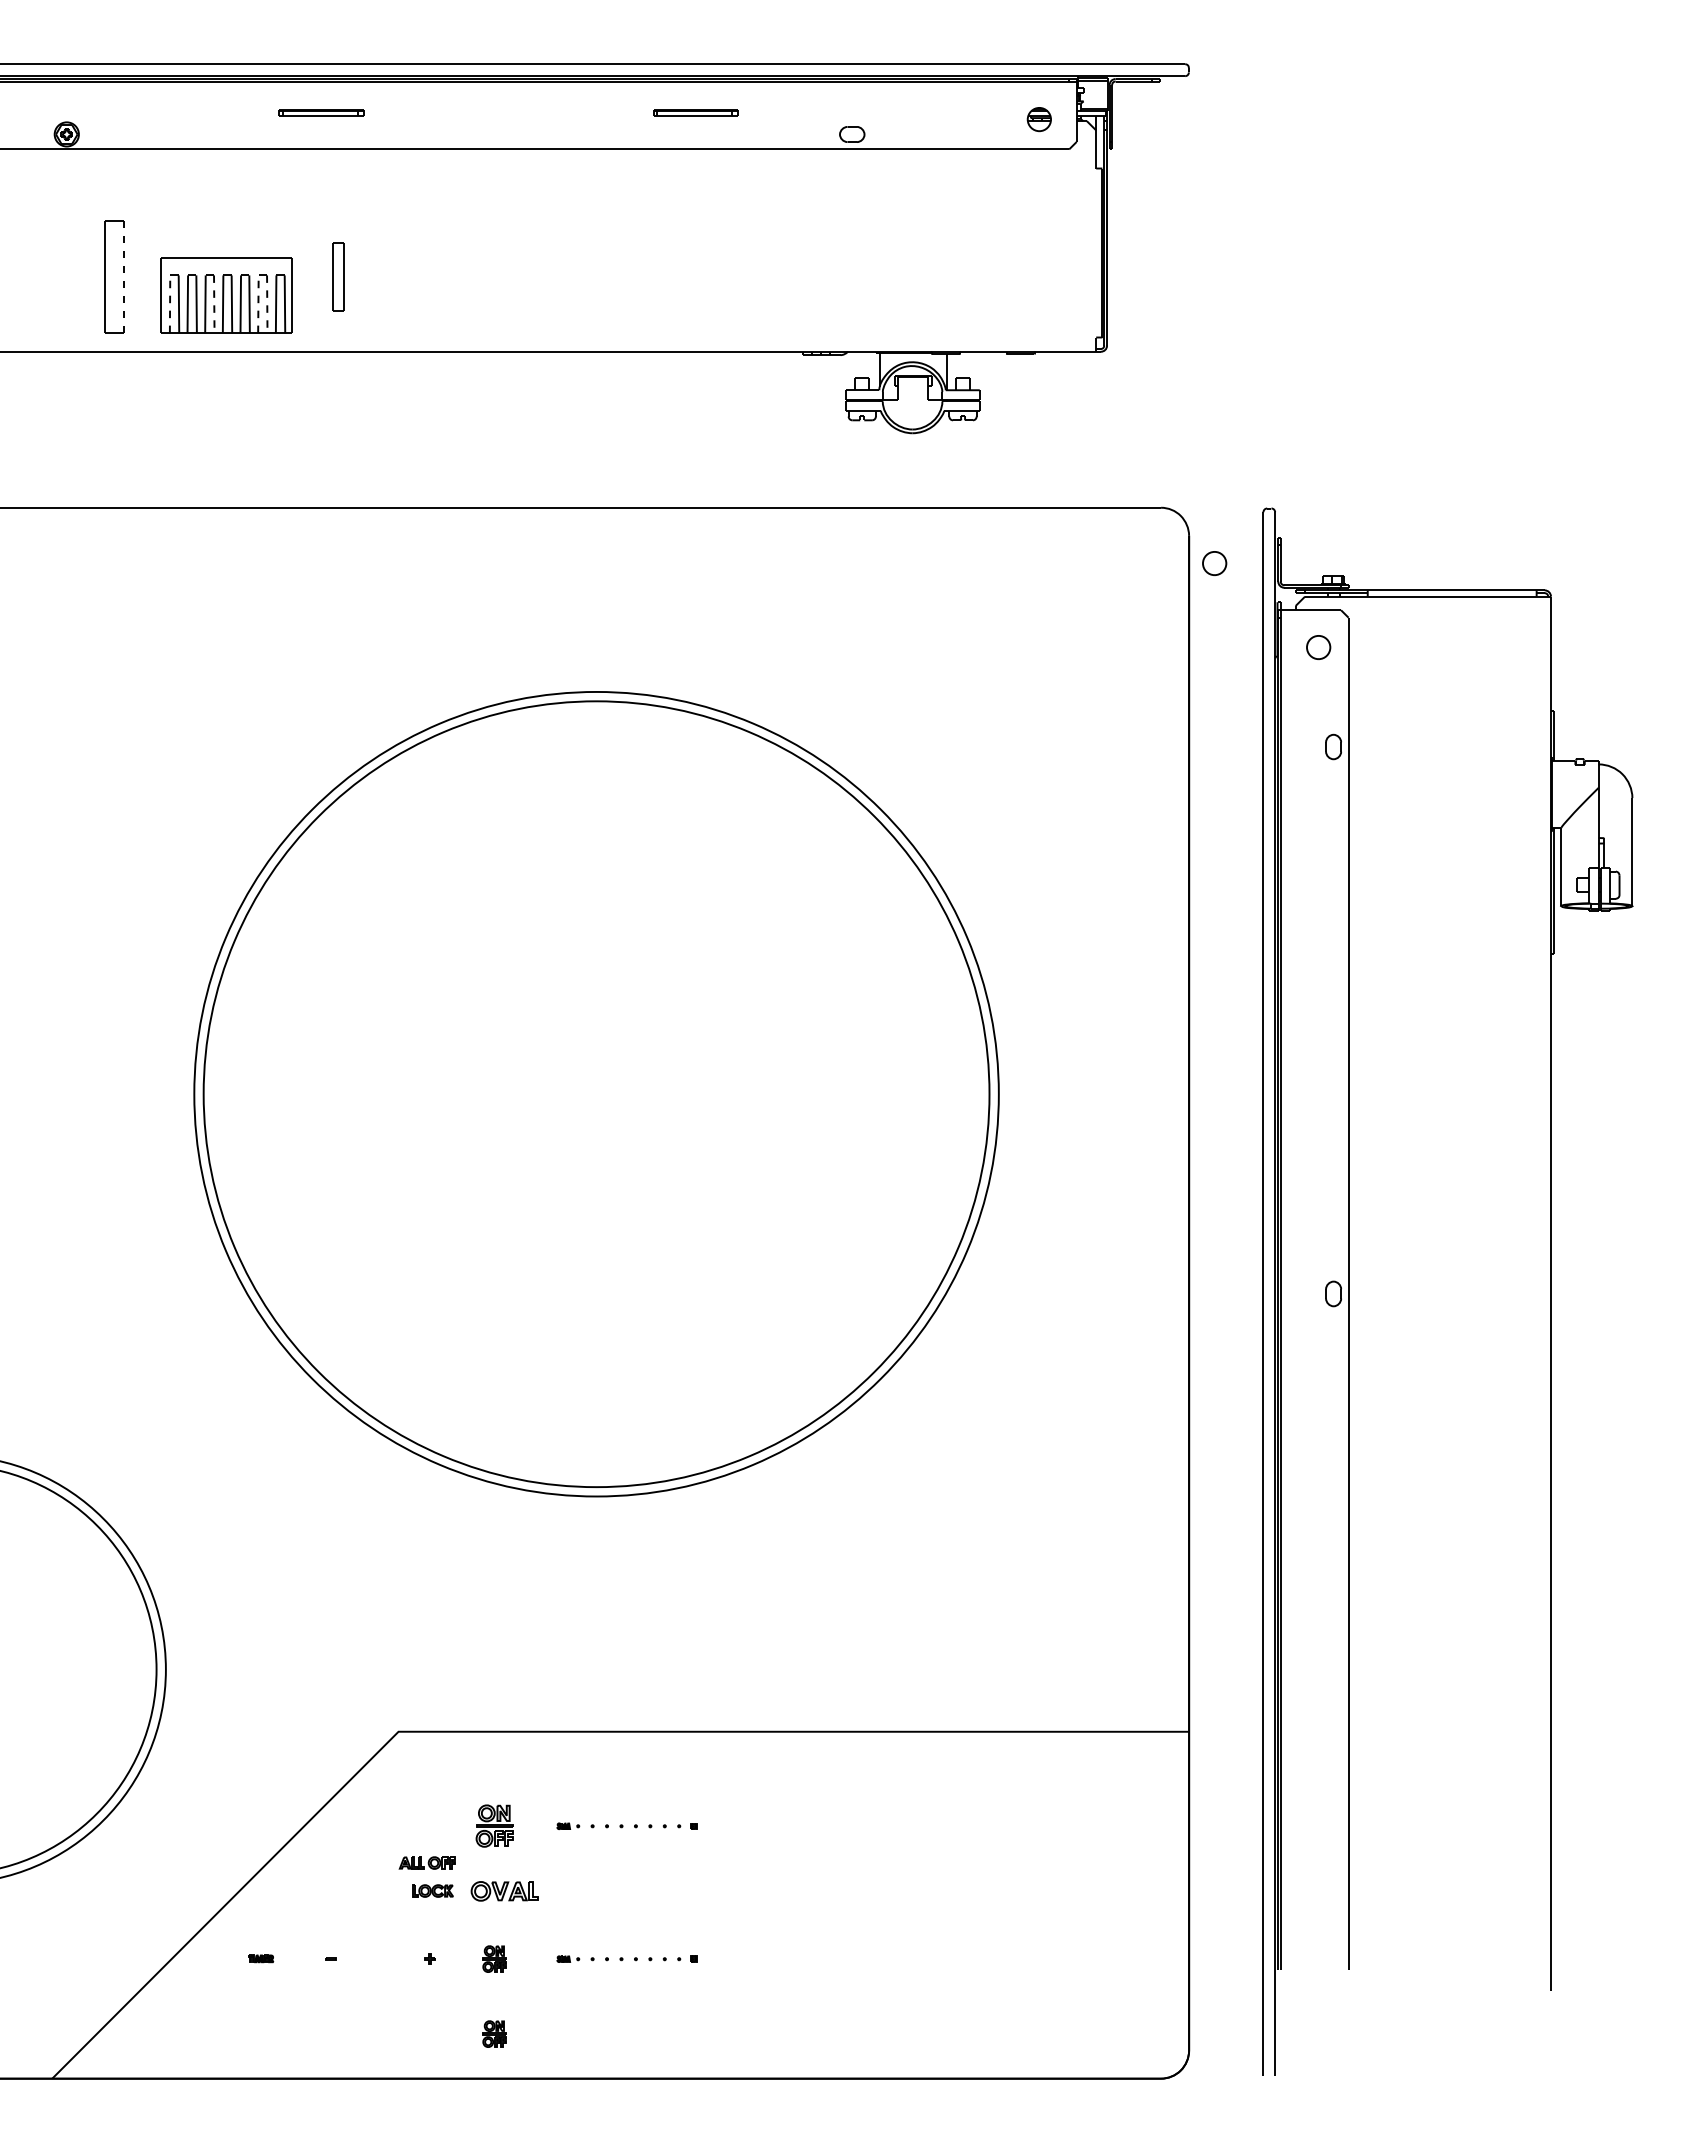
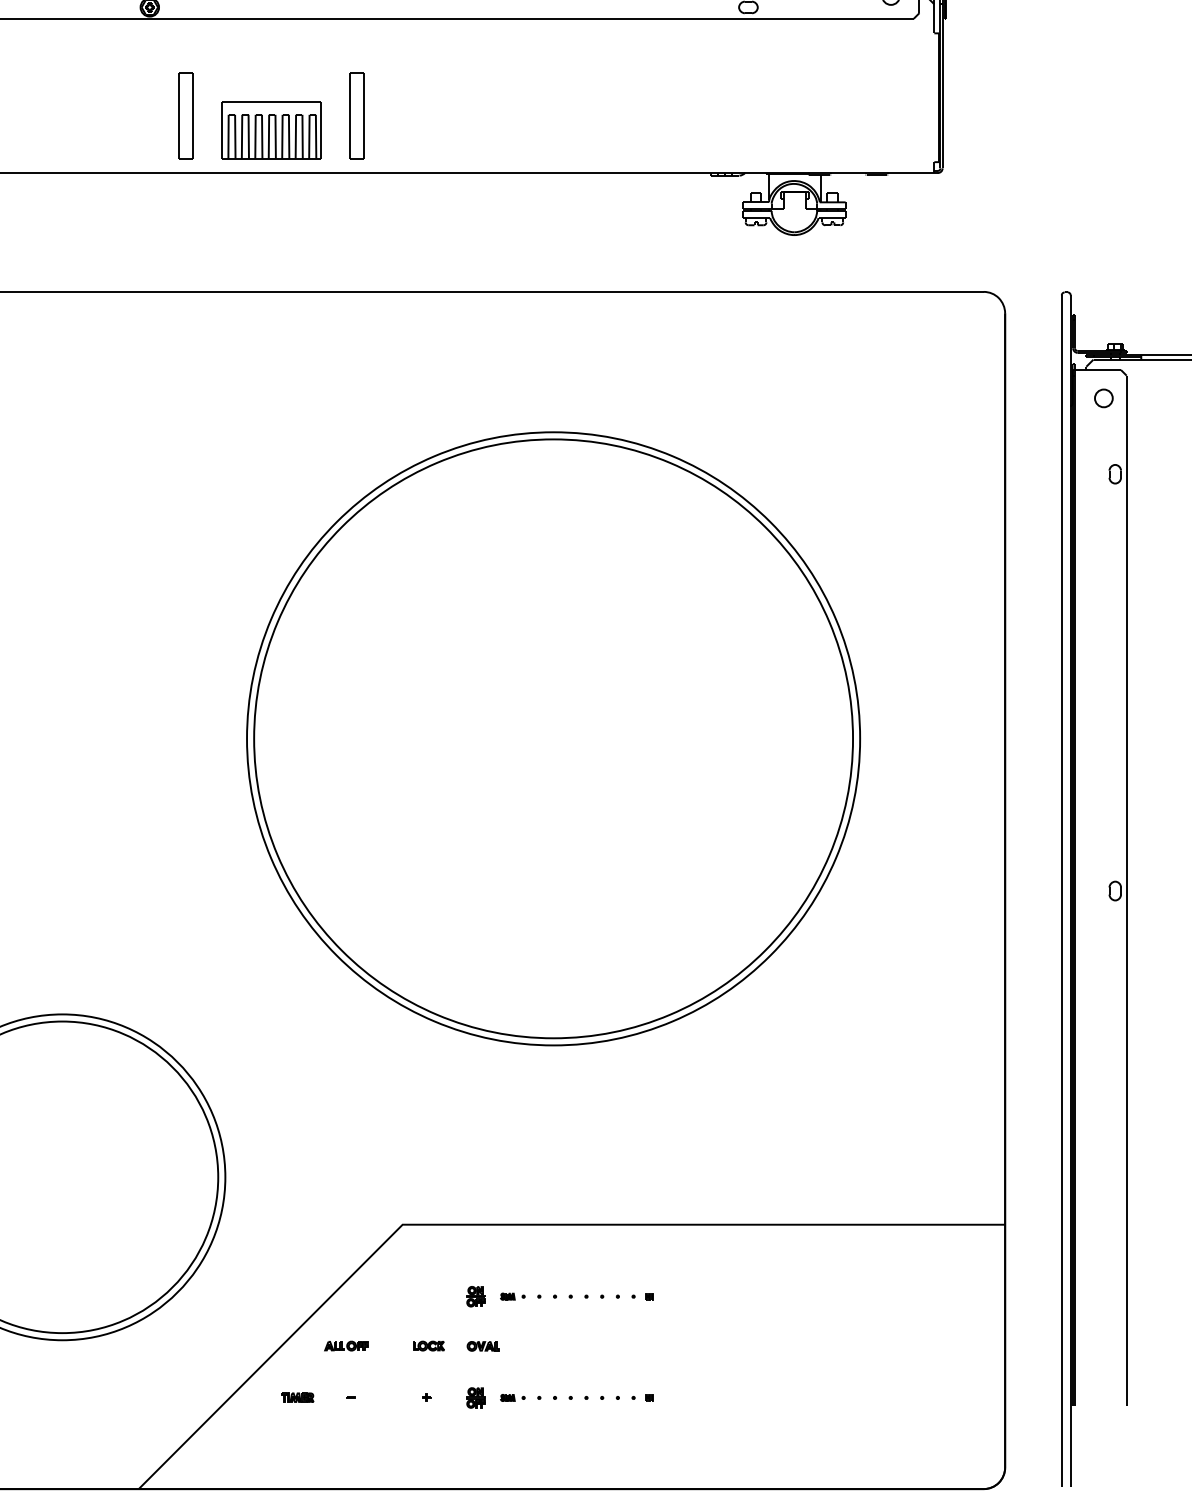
line: (123, 276) -> (193, 115), dashed -> solid
part: (338, 276) -> (356, 115), size x1.67
line: (170, 304) -> (228, 136), dashed -> solid
line: (214, 304) -> (262, 136), dashed -> solid
line: (258, 304) -> (295, 136), dashed -> solid
line: (267, 304) -> (302, 136), dashed -> solid
part: (1214, 563) -> (1024, 334), removed
part: (494, 1826) -> (475, 1296), size x0.62
part: (626, 1826) -> (576, 1296), size x1.43
part: (426, 1862) -> (345, 1345), moved
part: (503, 1891) -> (482, 1346), size x0.62
part: (260, 1958) -> (297, 1397), size x1.67
part: (626, 1959) -> (576, 1398), size x1.43
part: (494, 2033) -> (475, 1454), removed

